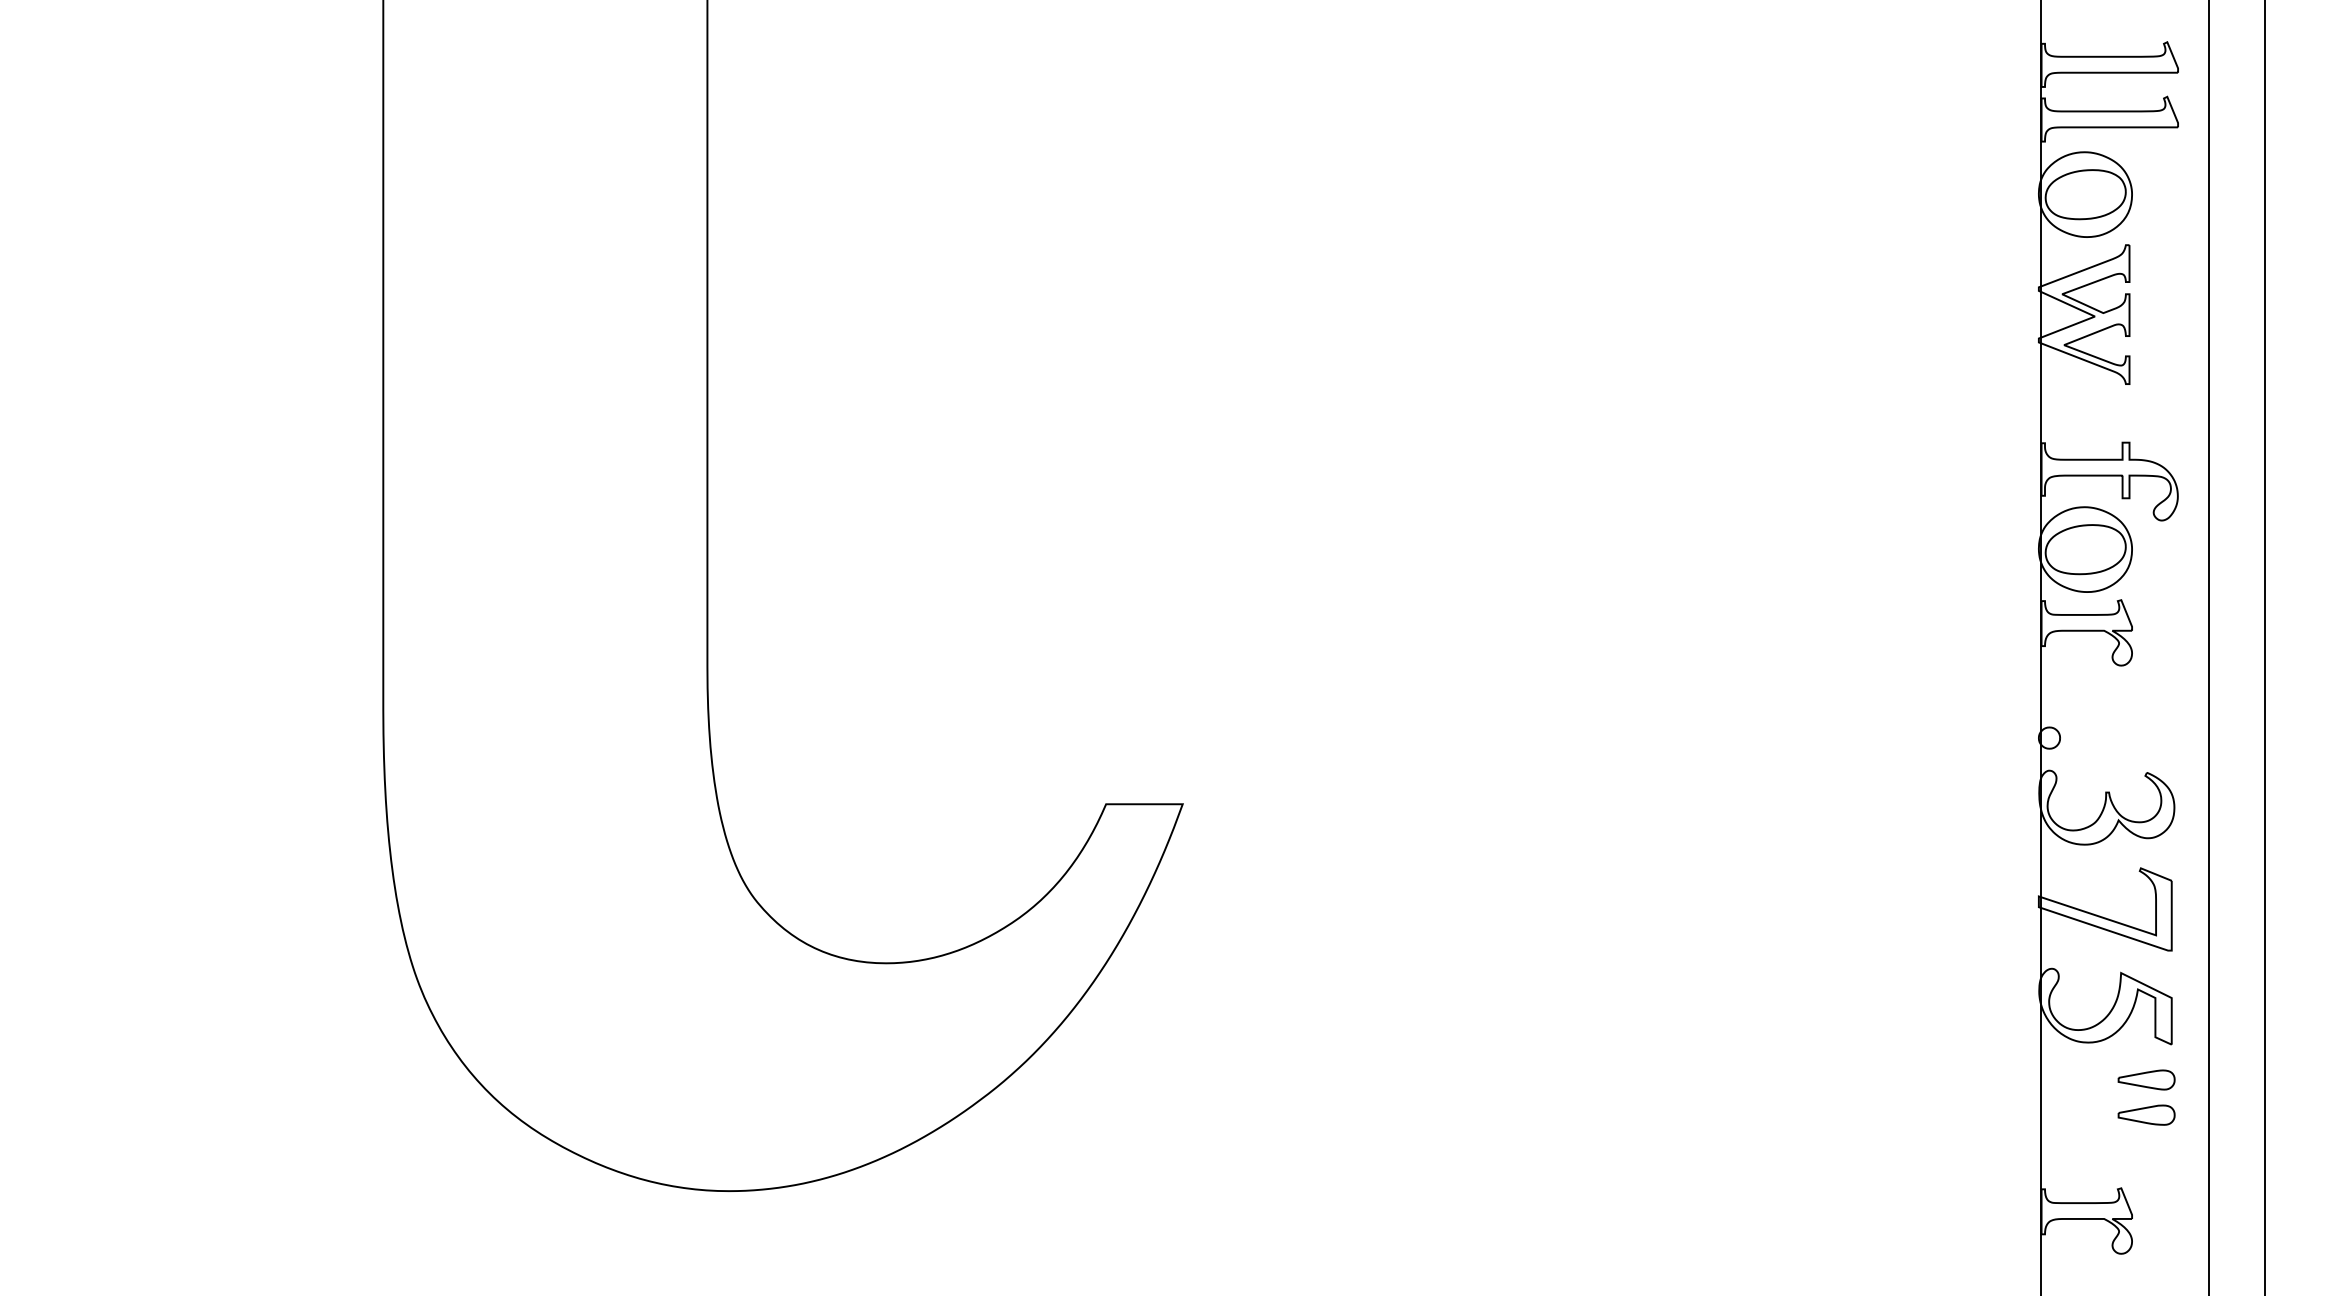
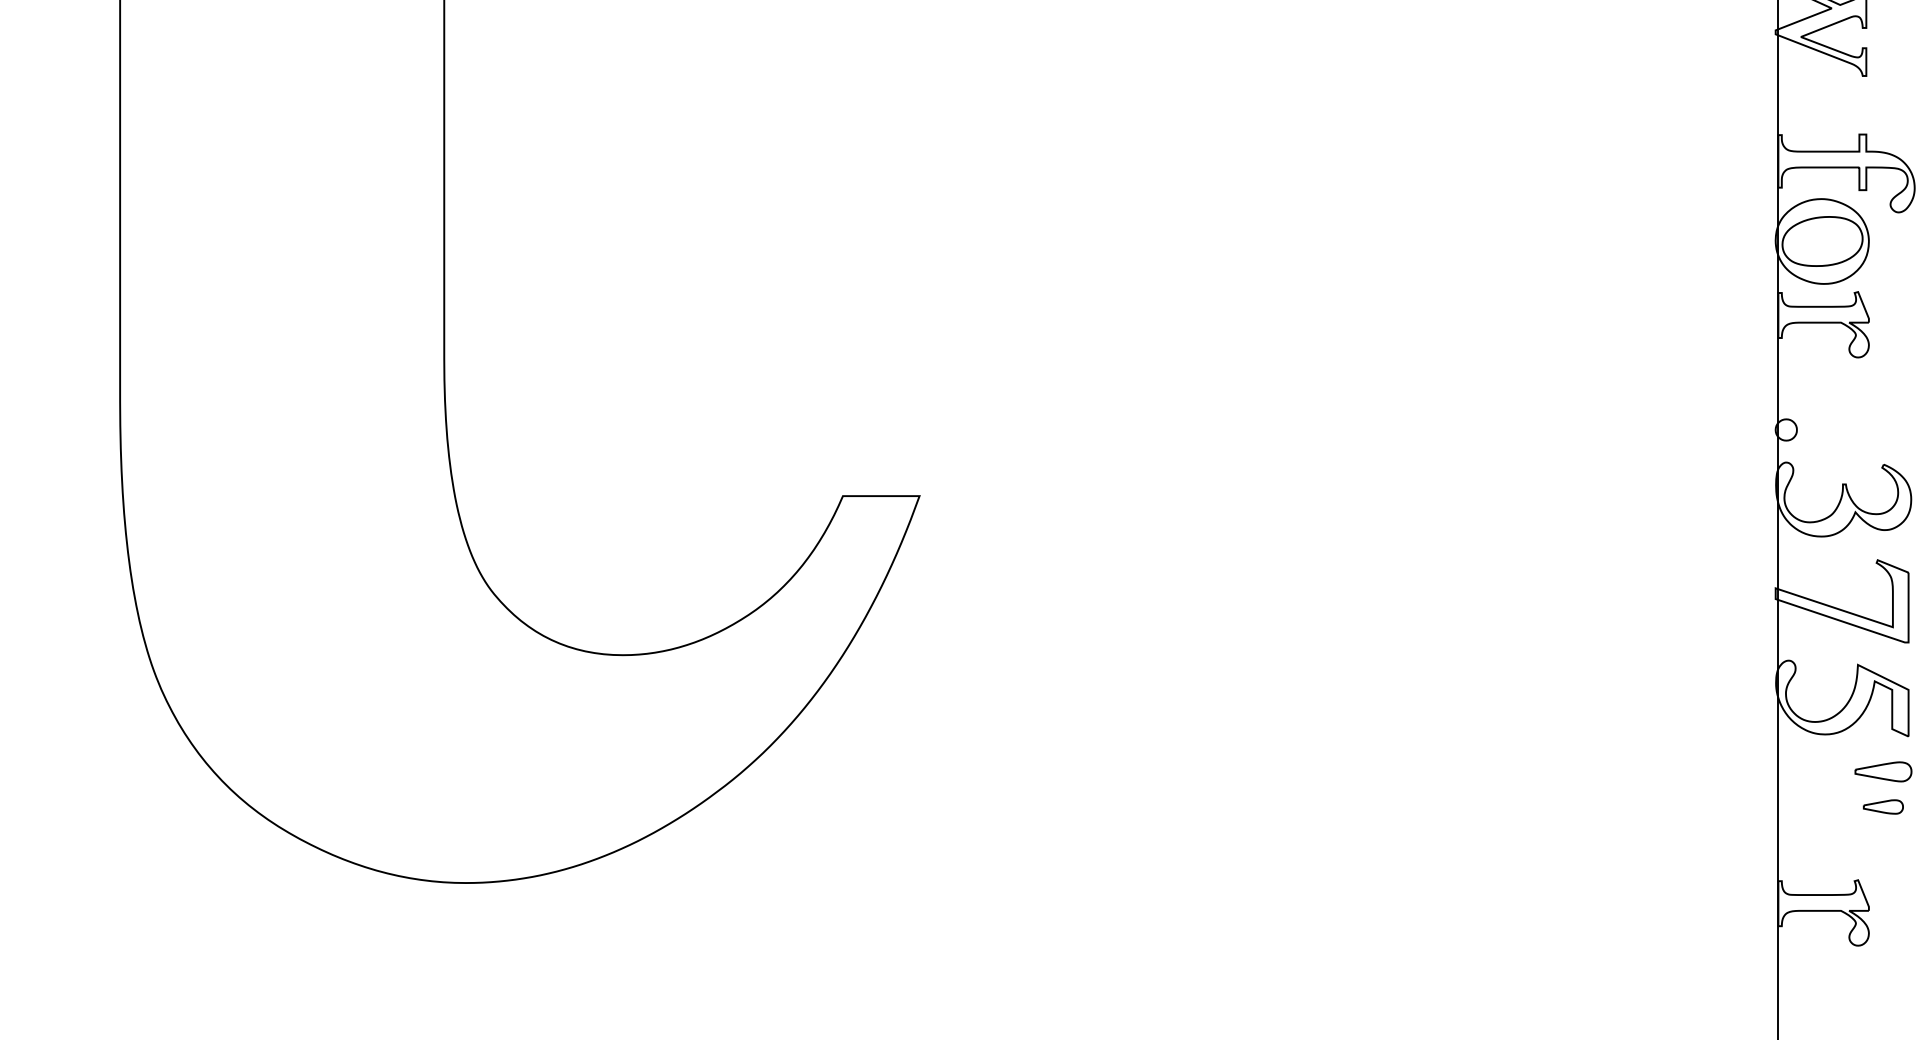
part: (2146, 1114) -> (1883, 806), size x0.7

